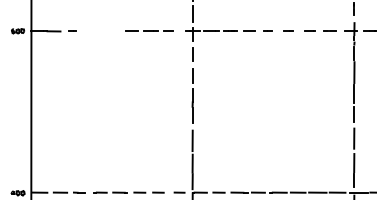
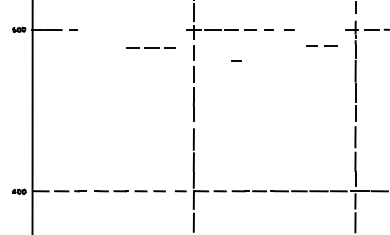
line: (149, 30) -> (150, 47), moved
line: (323, 30) -> (324, 45), moved
part: (235, 61) -> (236, 60), added

